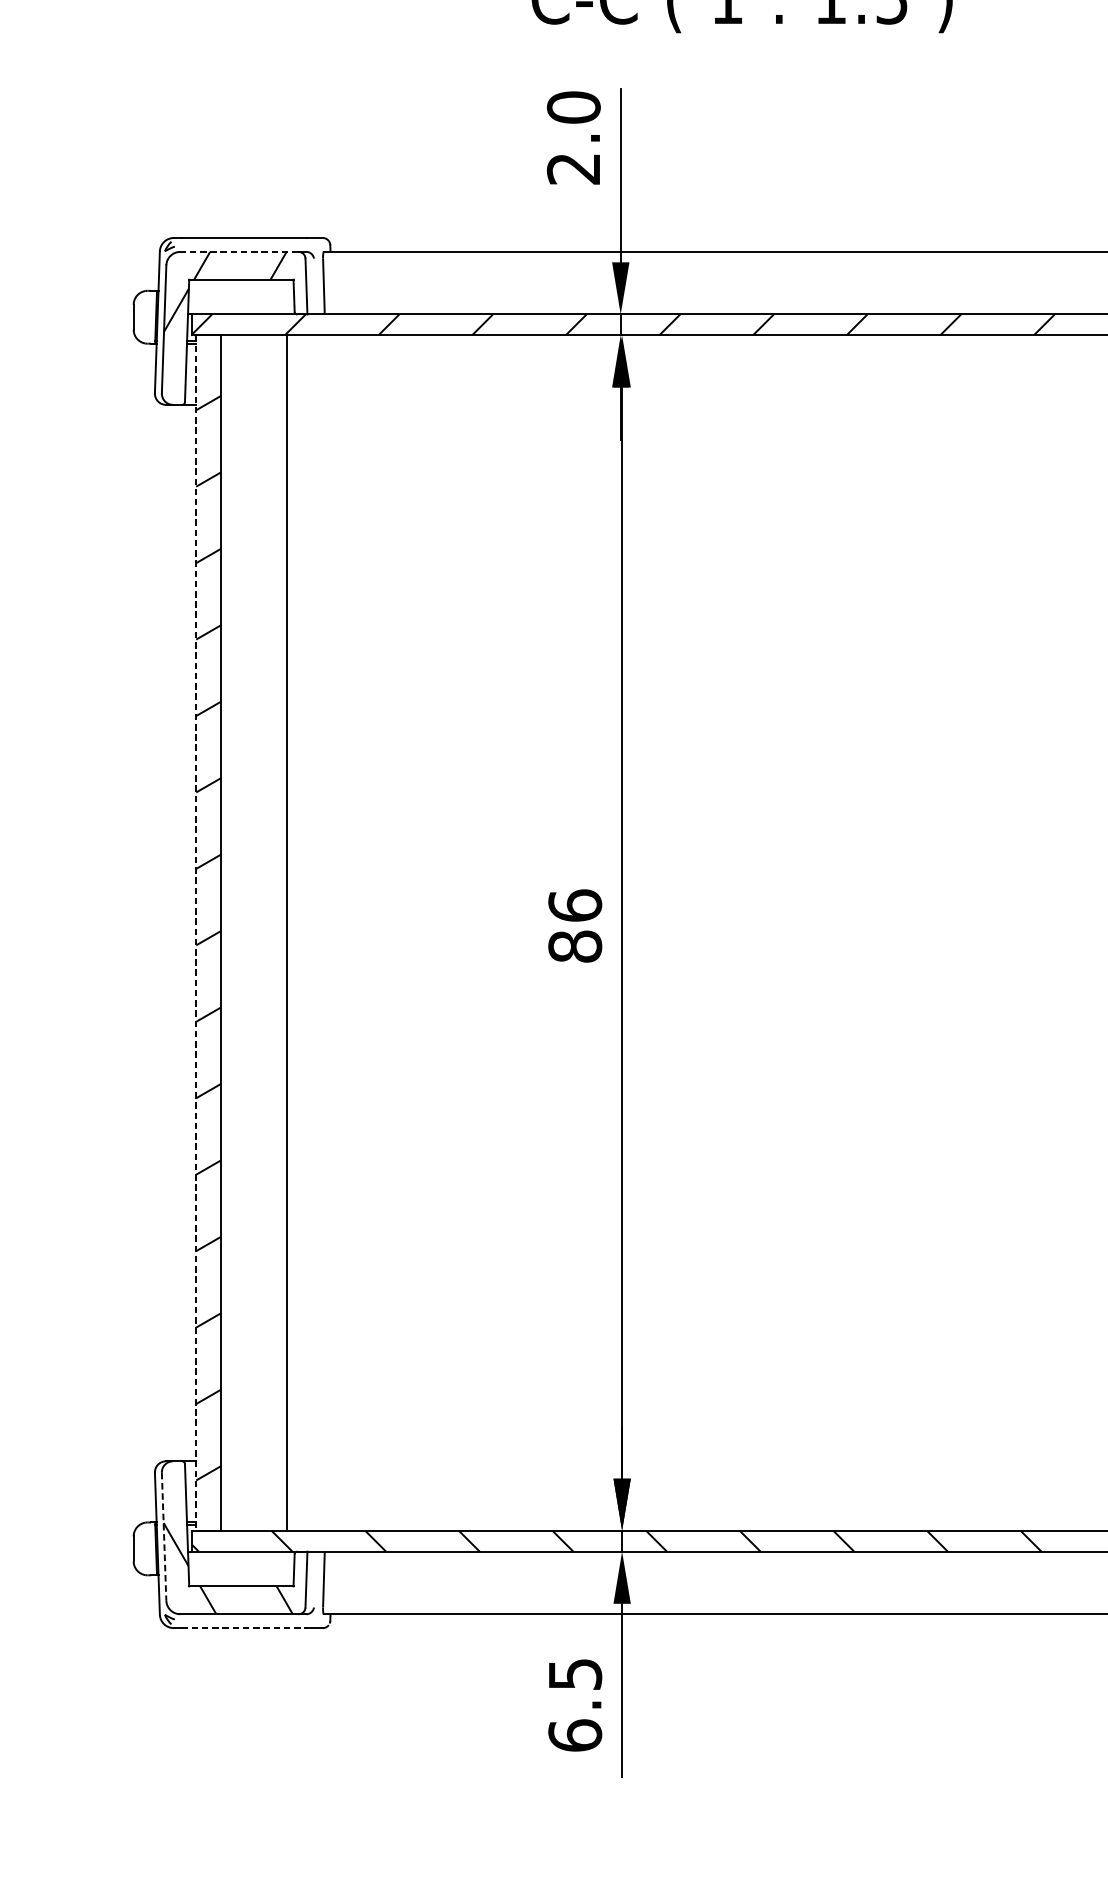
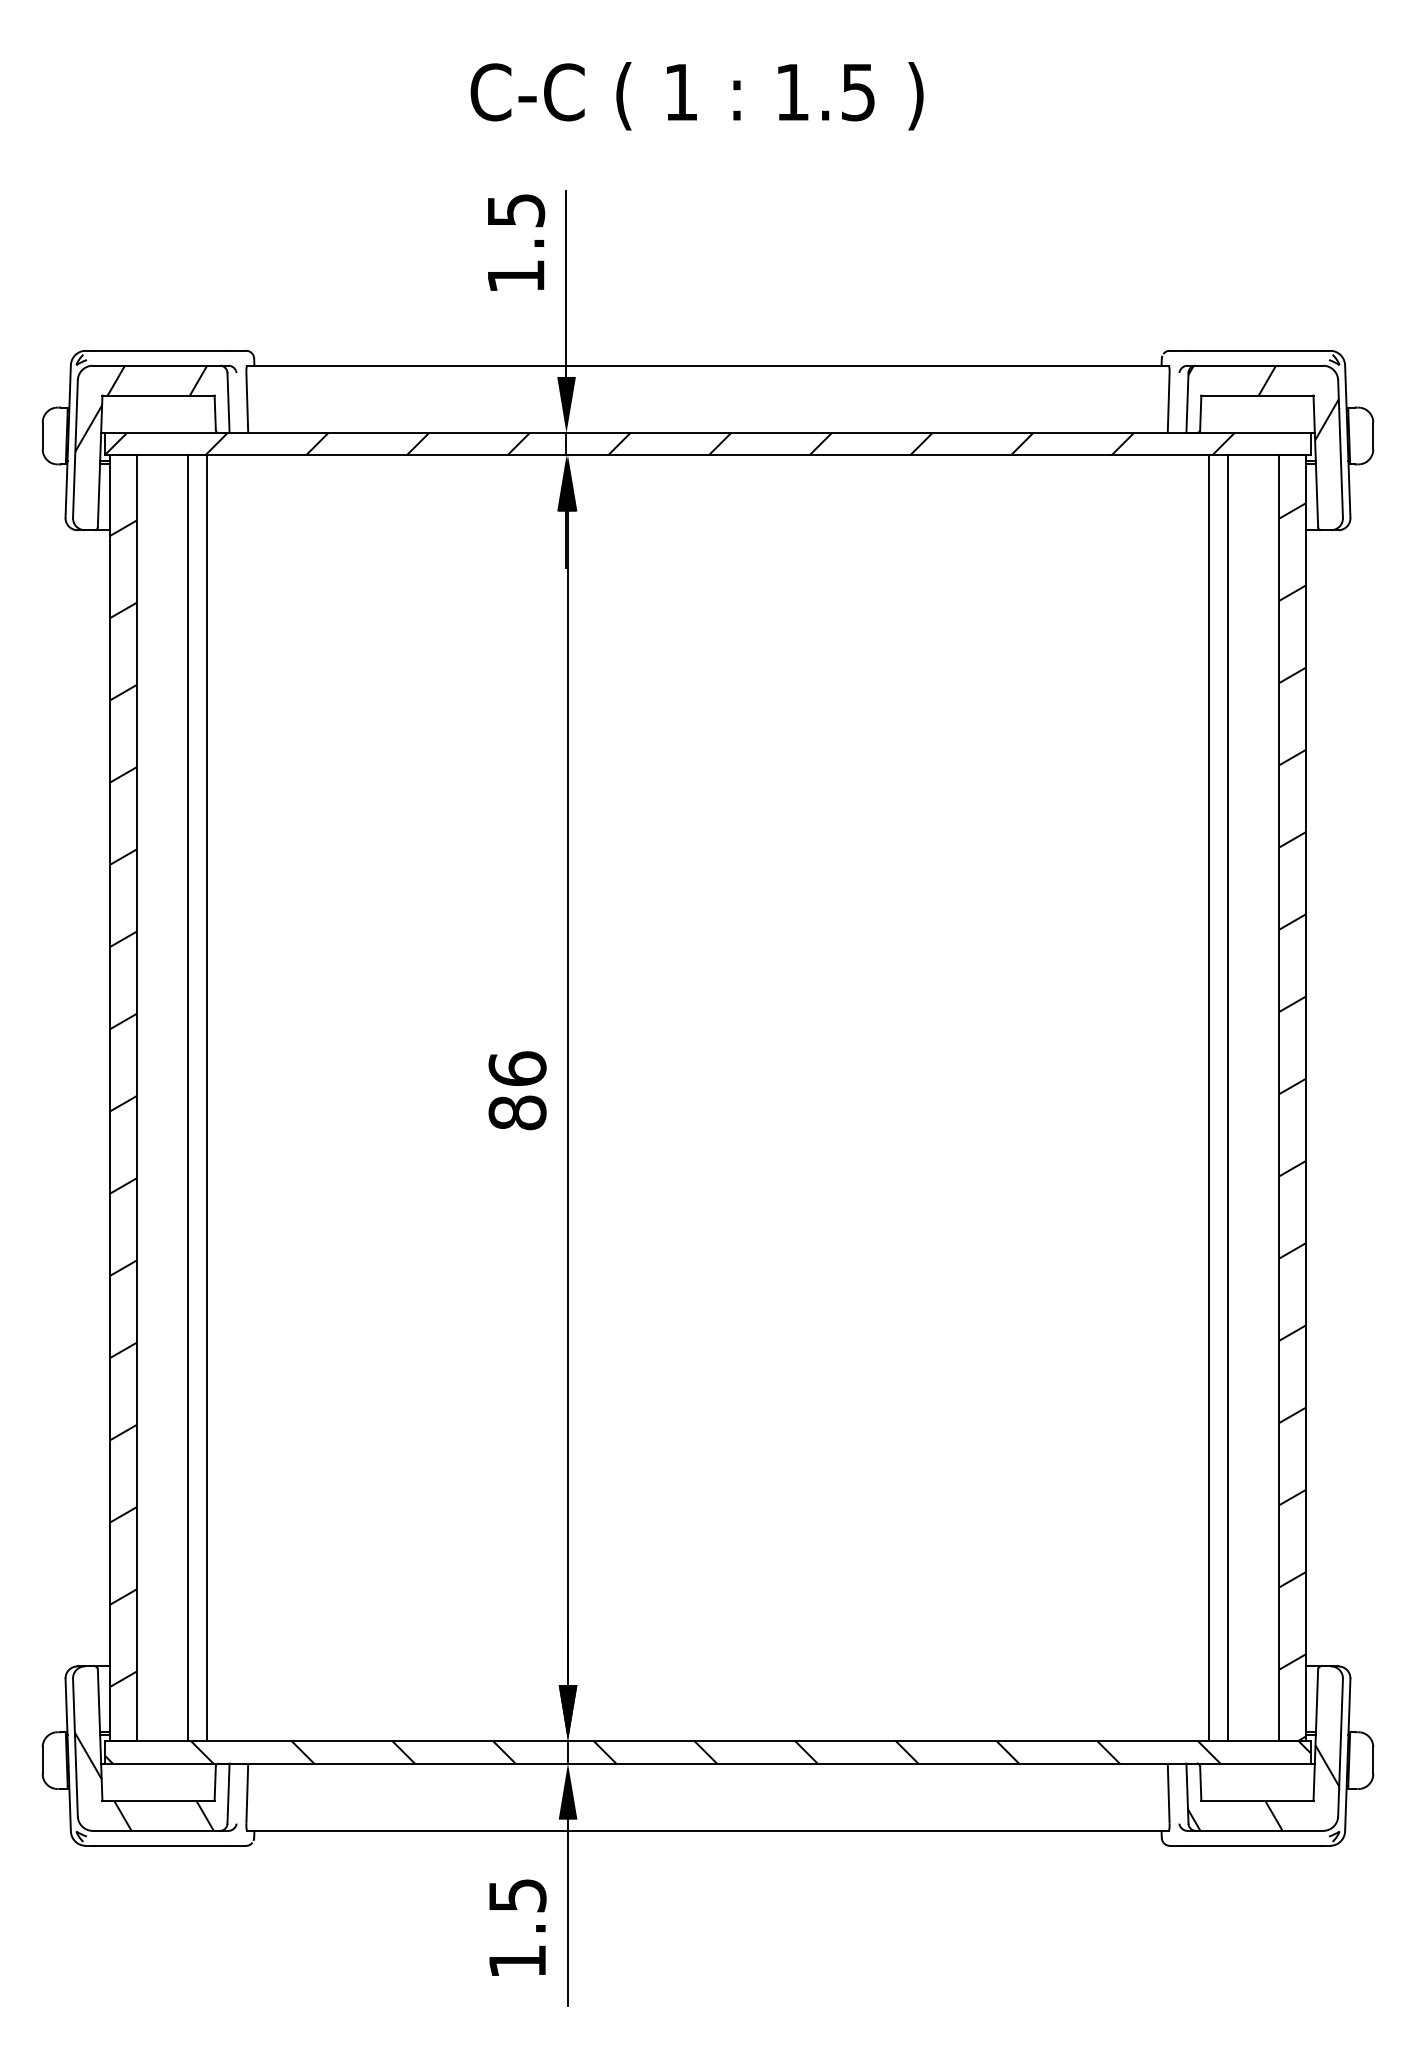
text: (574, 138) -> (516, 243), 2.0 -> 1.5
line: (239, 251) -> (156, 365), dashed -> solid
line: (195, 933) -> (109, 1098), dashed -> solid
line: (268, 933) -> (187, 1098), added
line: (164, 1536) -> (75, 1747), dashed -> solid
line: (244, 1627) -> (161, 1845), dashed -> solid
text: (575, 1734) -> (517, 1960), 6.5 -> 1.5

